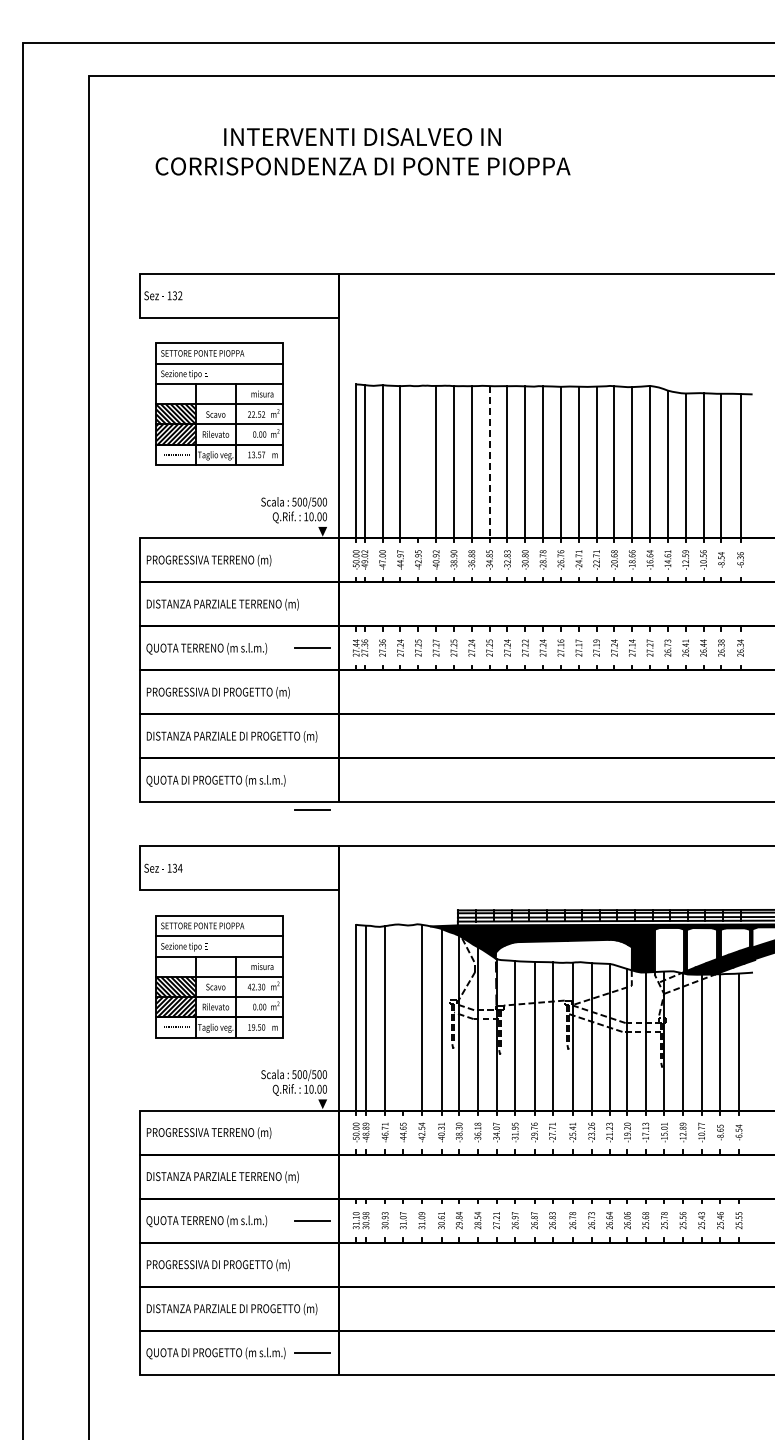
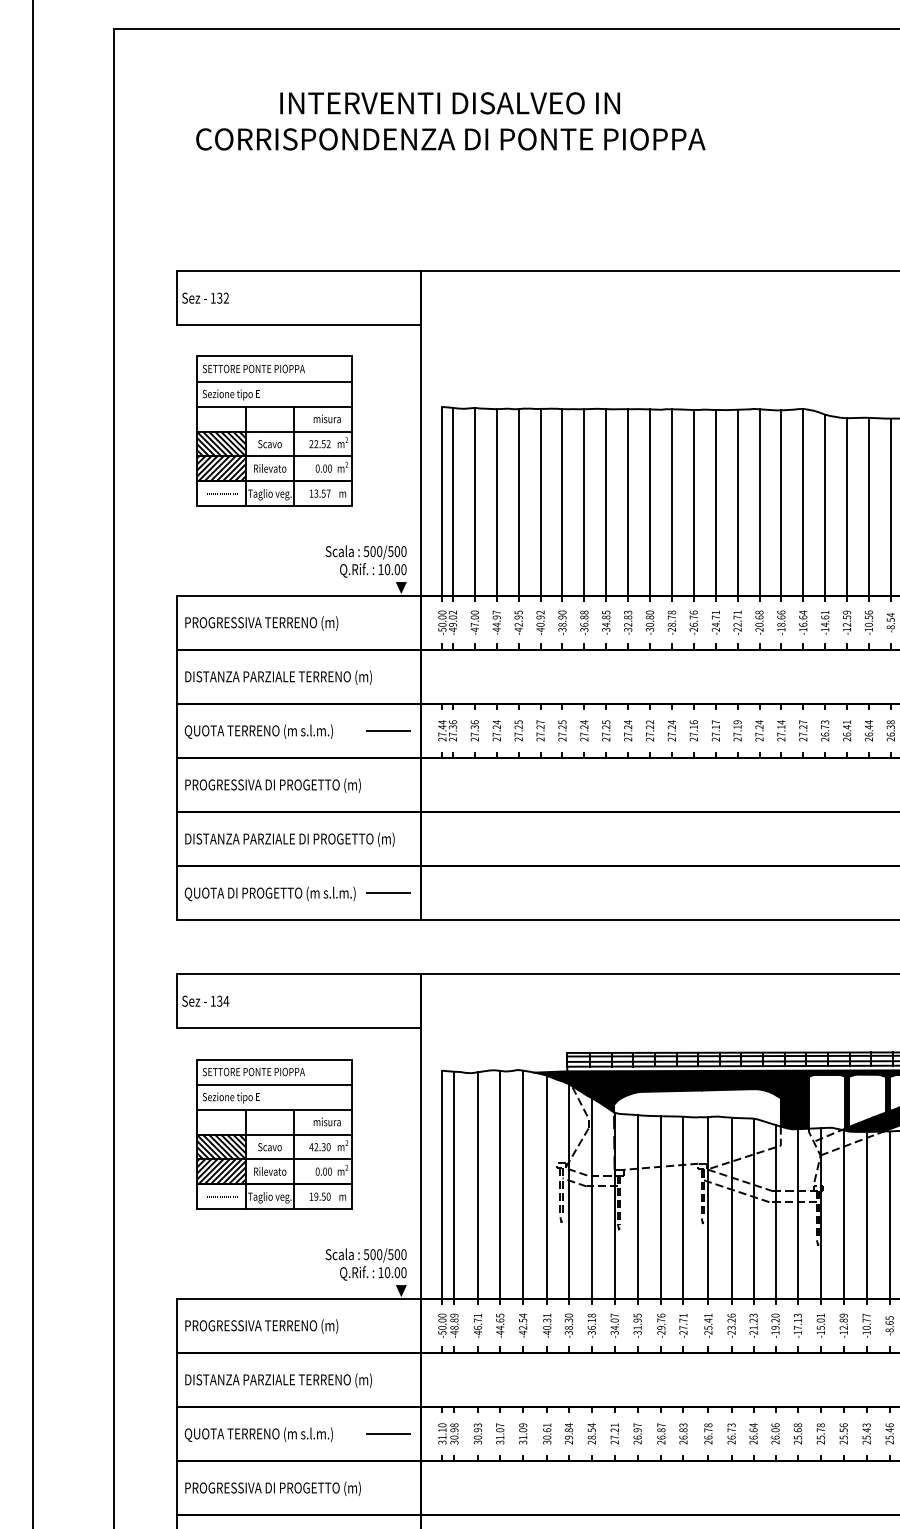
line: (418, 462) -> (518, 502), added
line: (489, 462) -> (606, 502), dashed -> solid
line: (312, 809) -> (388, 892), moved
line: (403, 1017) -> (500, 1184), added

